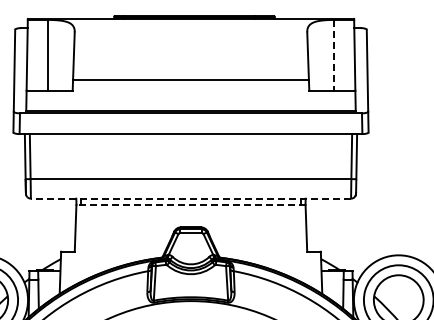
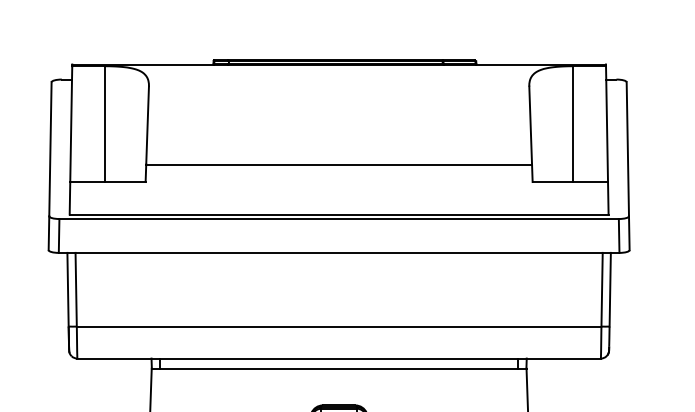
line: (334, 55) -> (573, 124), dashed -> solid
line: (190, 198) -> (338, 358), dashed -> solid
line: (191, 204) -> (339, 368), dashed -> solid

